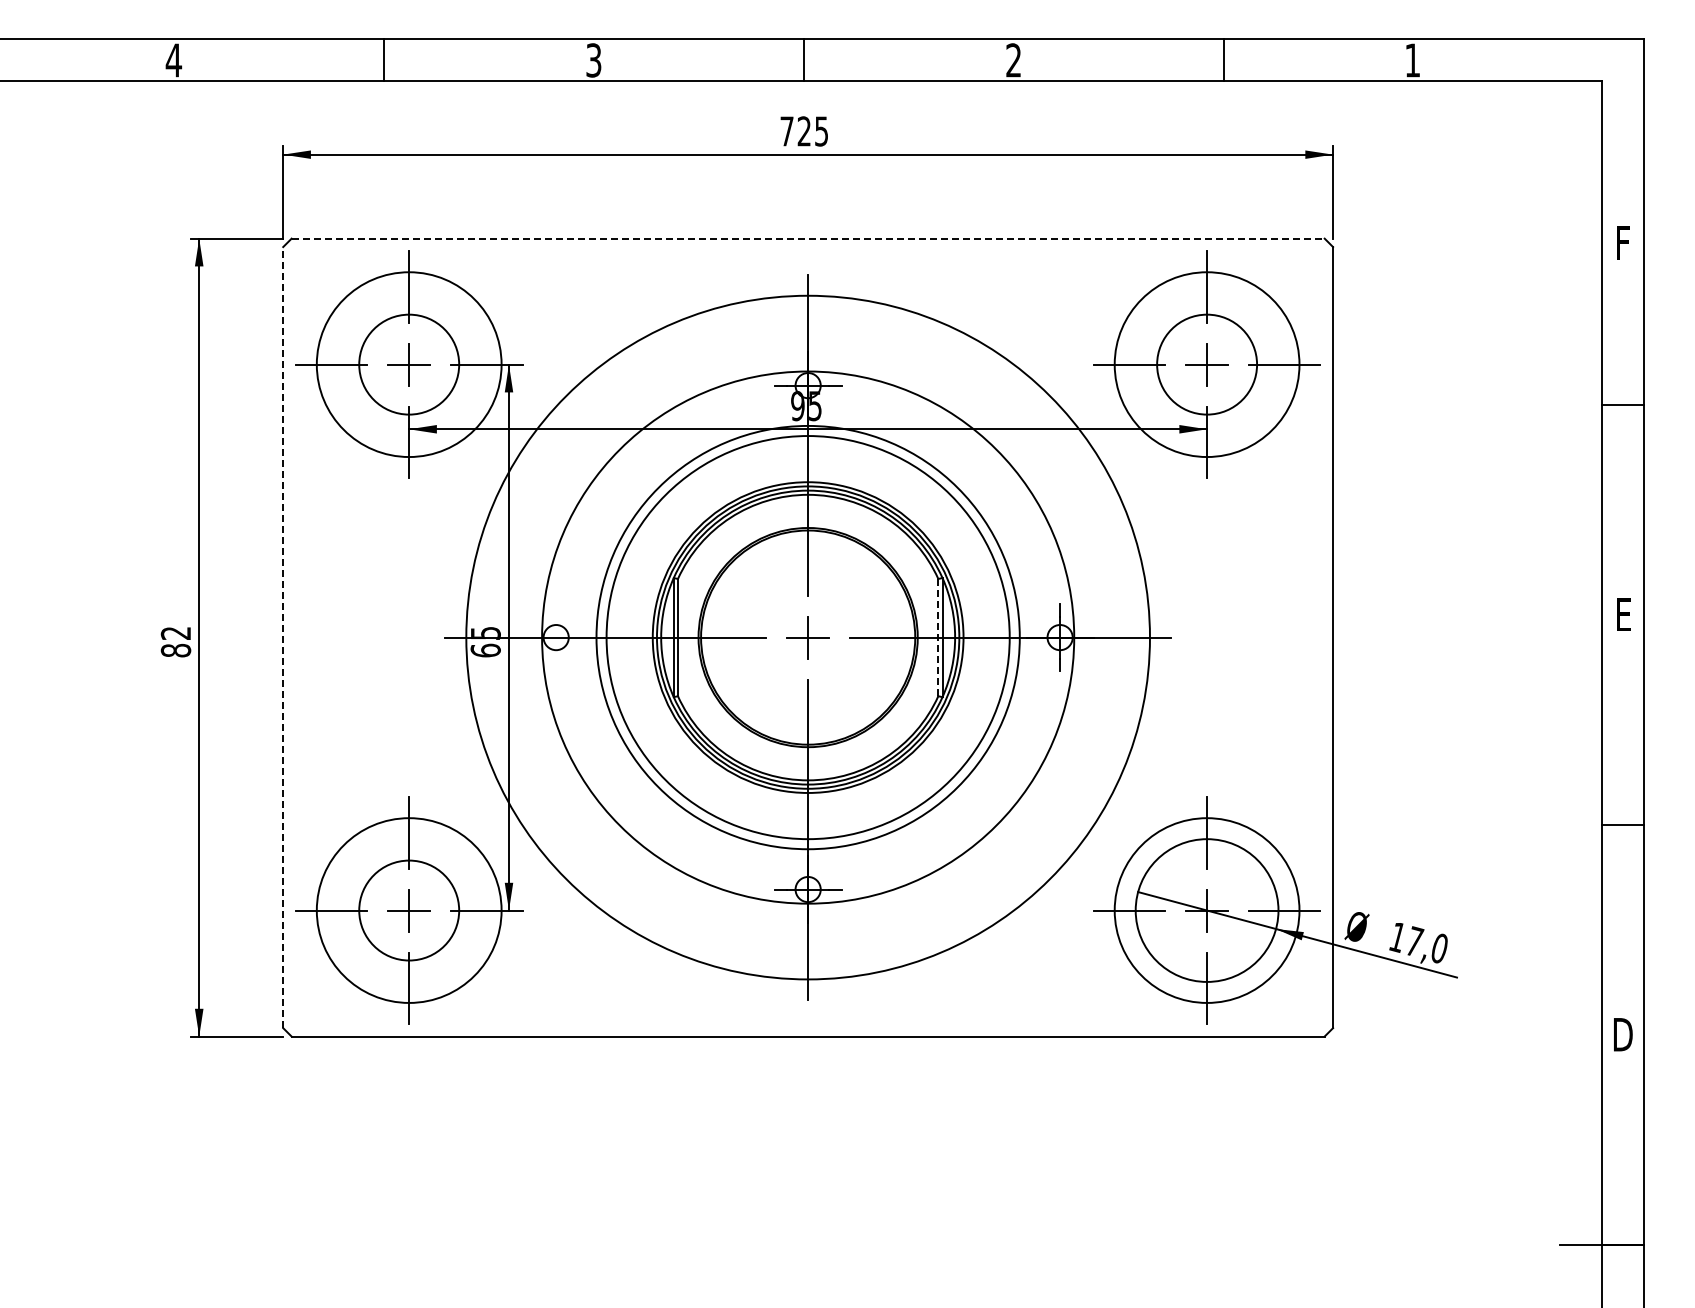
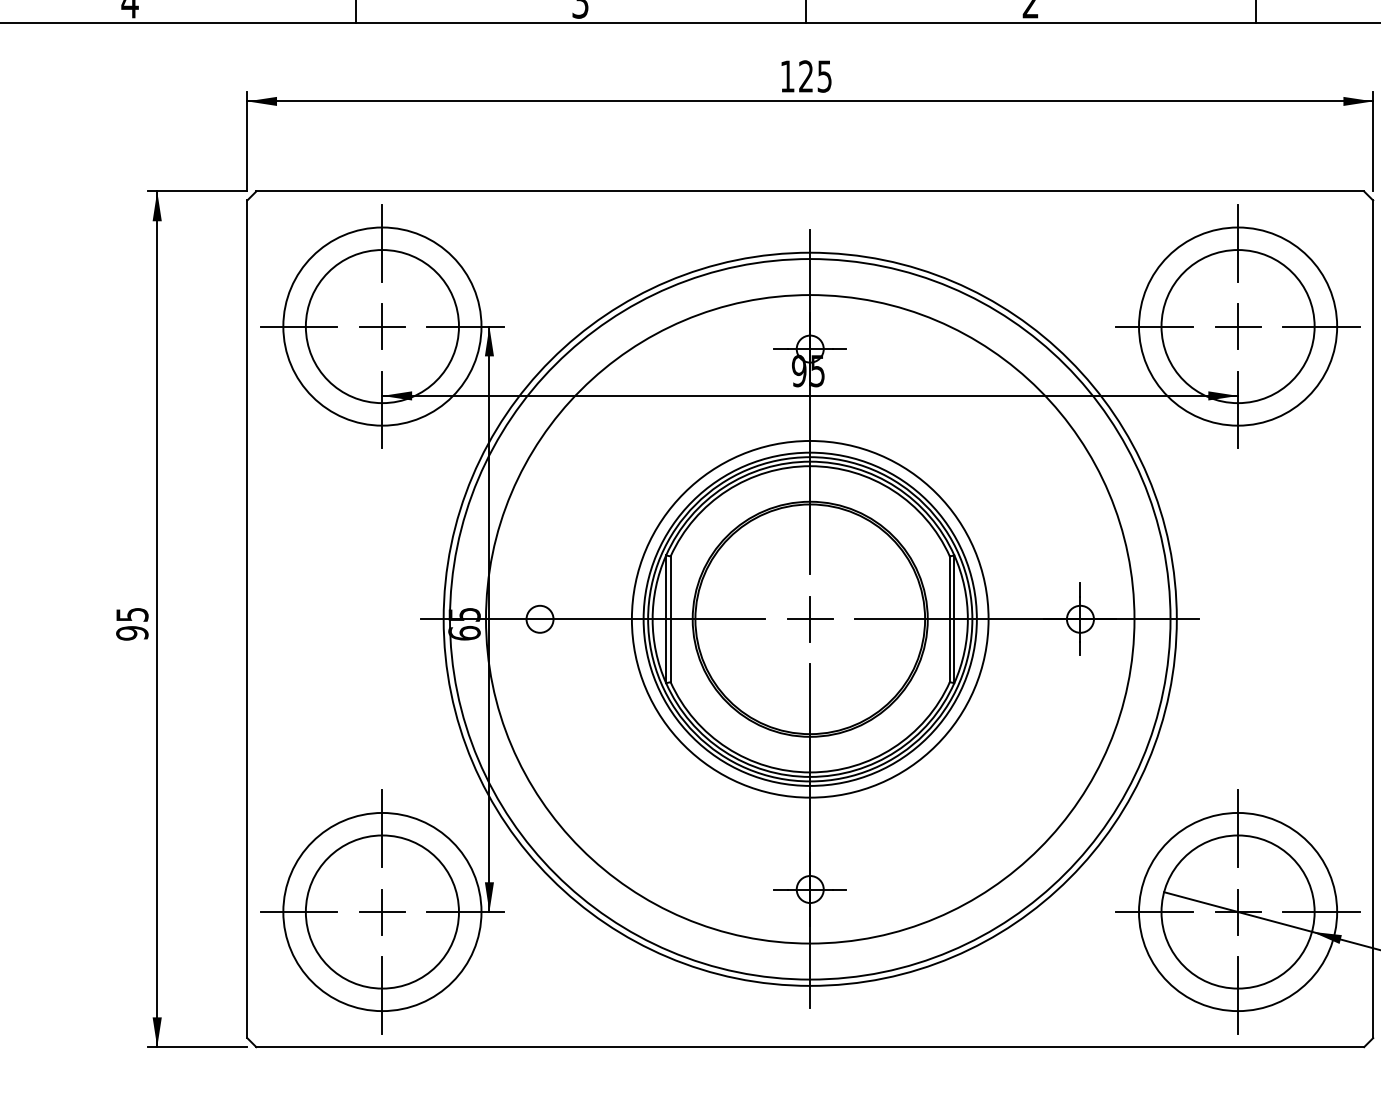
text: (786, 131) -> (787, 76), 725 -> 125
line: (808, 238) -> (810, 191), dashed -> solid
circle: (408, 364) -> (381, 326), size x1.43
circle: (1206, 364) -> (1237, 326), size x1.43
line: (283, 637) -> (247, 619), dashed -> solid
circle: (807, 637) -> (809, 619), size x0.62
circle: (807, 637) -> (809, 619), size x1.43
circle: (808, 637) -> (810, 619), size x1.67
line: (938, 637) -> (950, 619), dashed -> solid
text: (175, 642) -> (131, 624), 82 -> 95
circle: (408, 910) -> (381, 911), size x1.43

